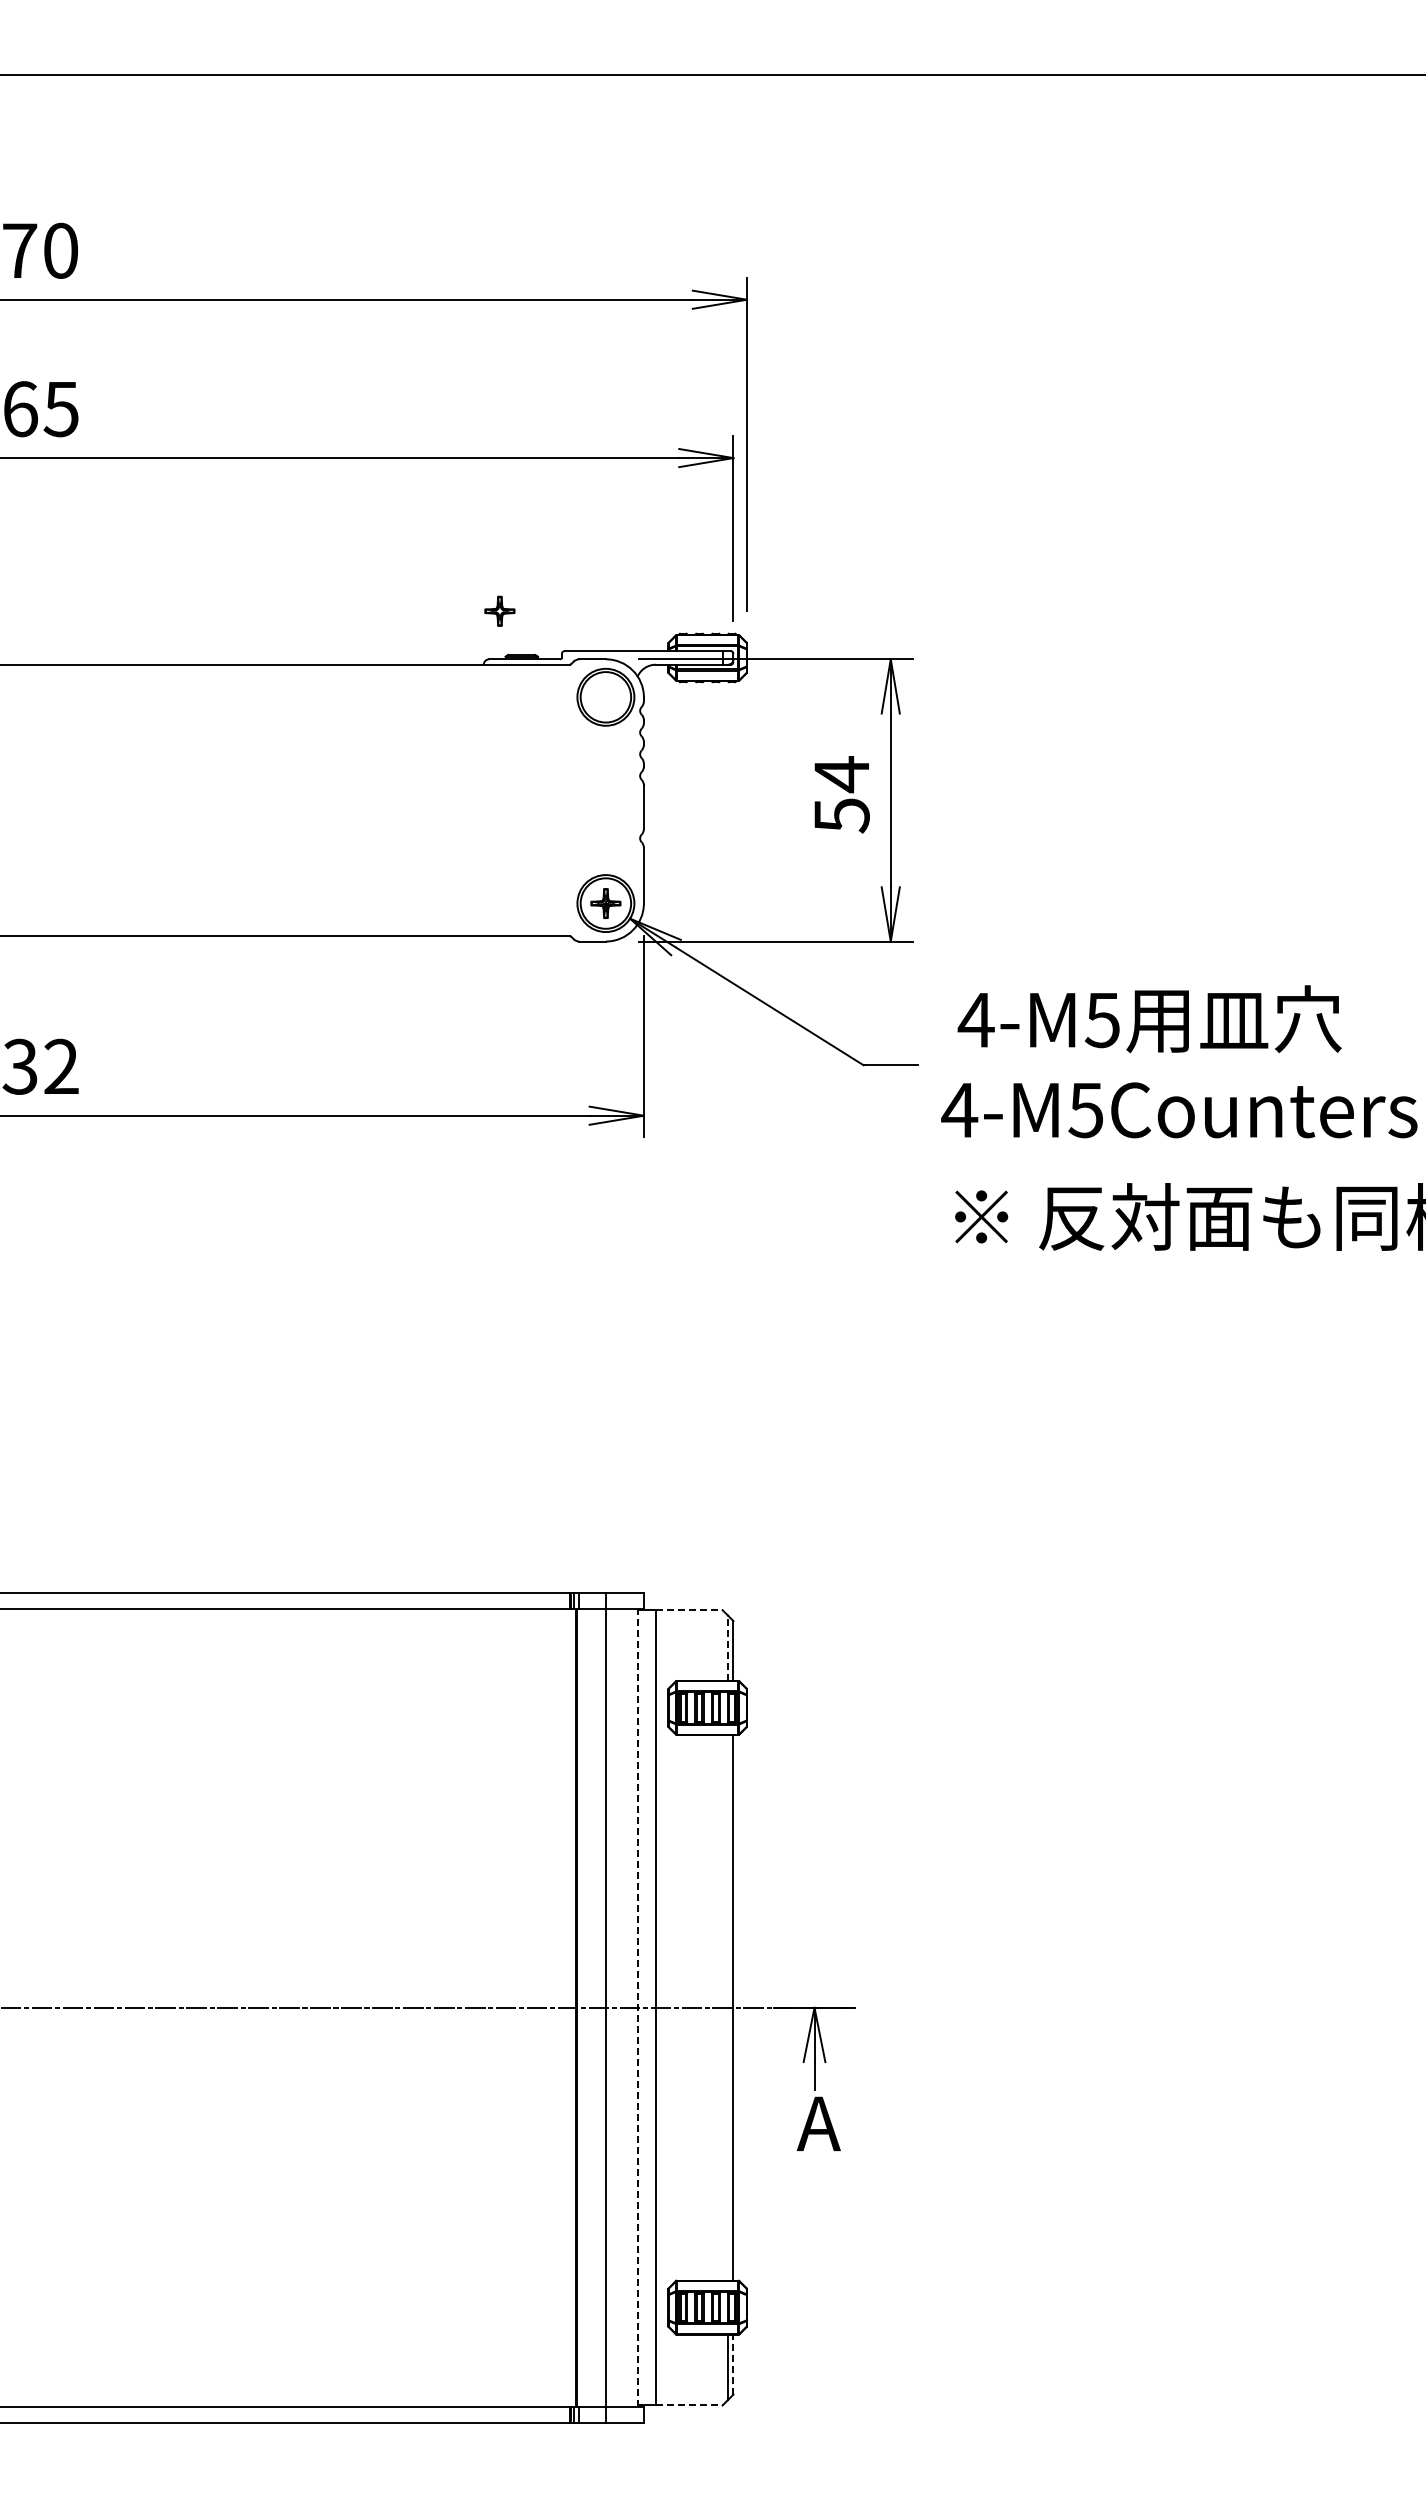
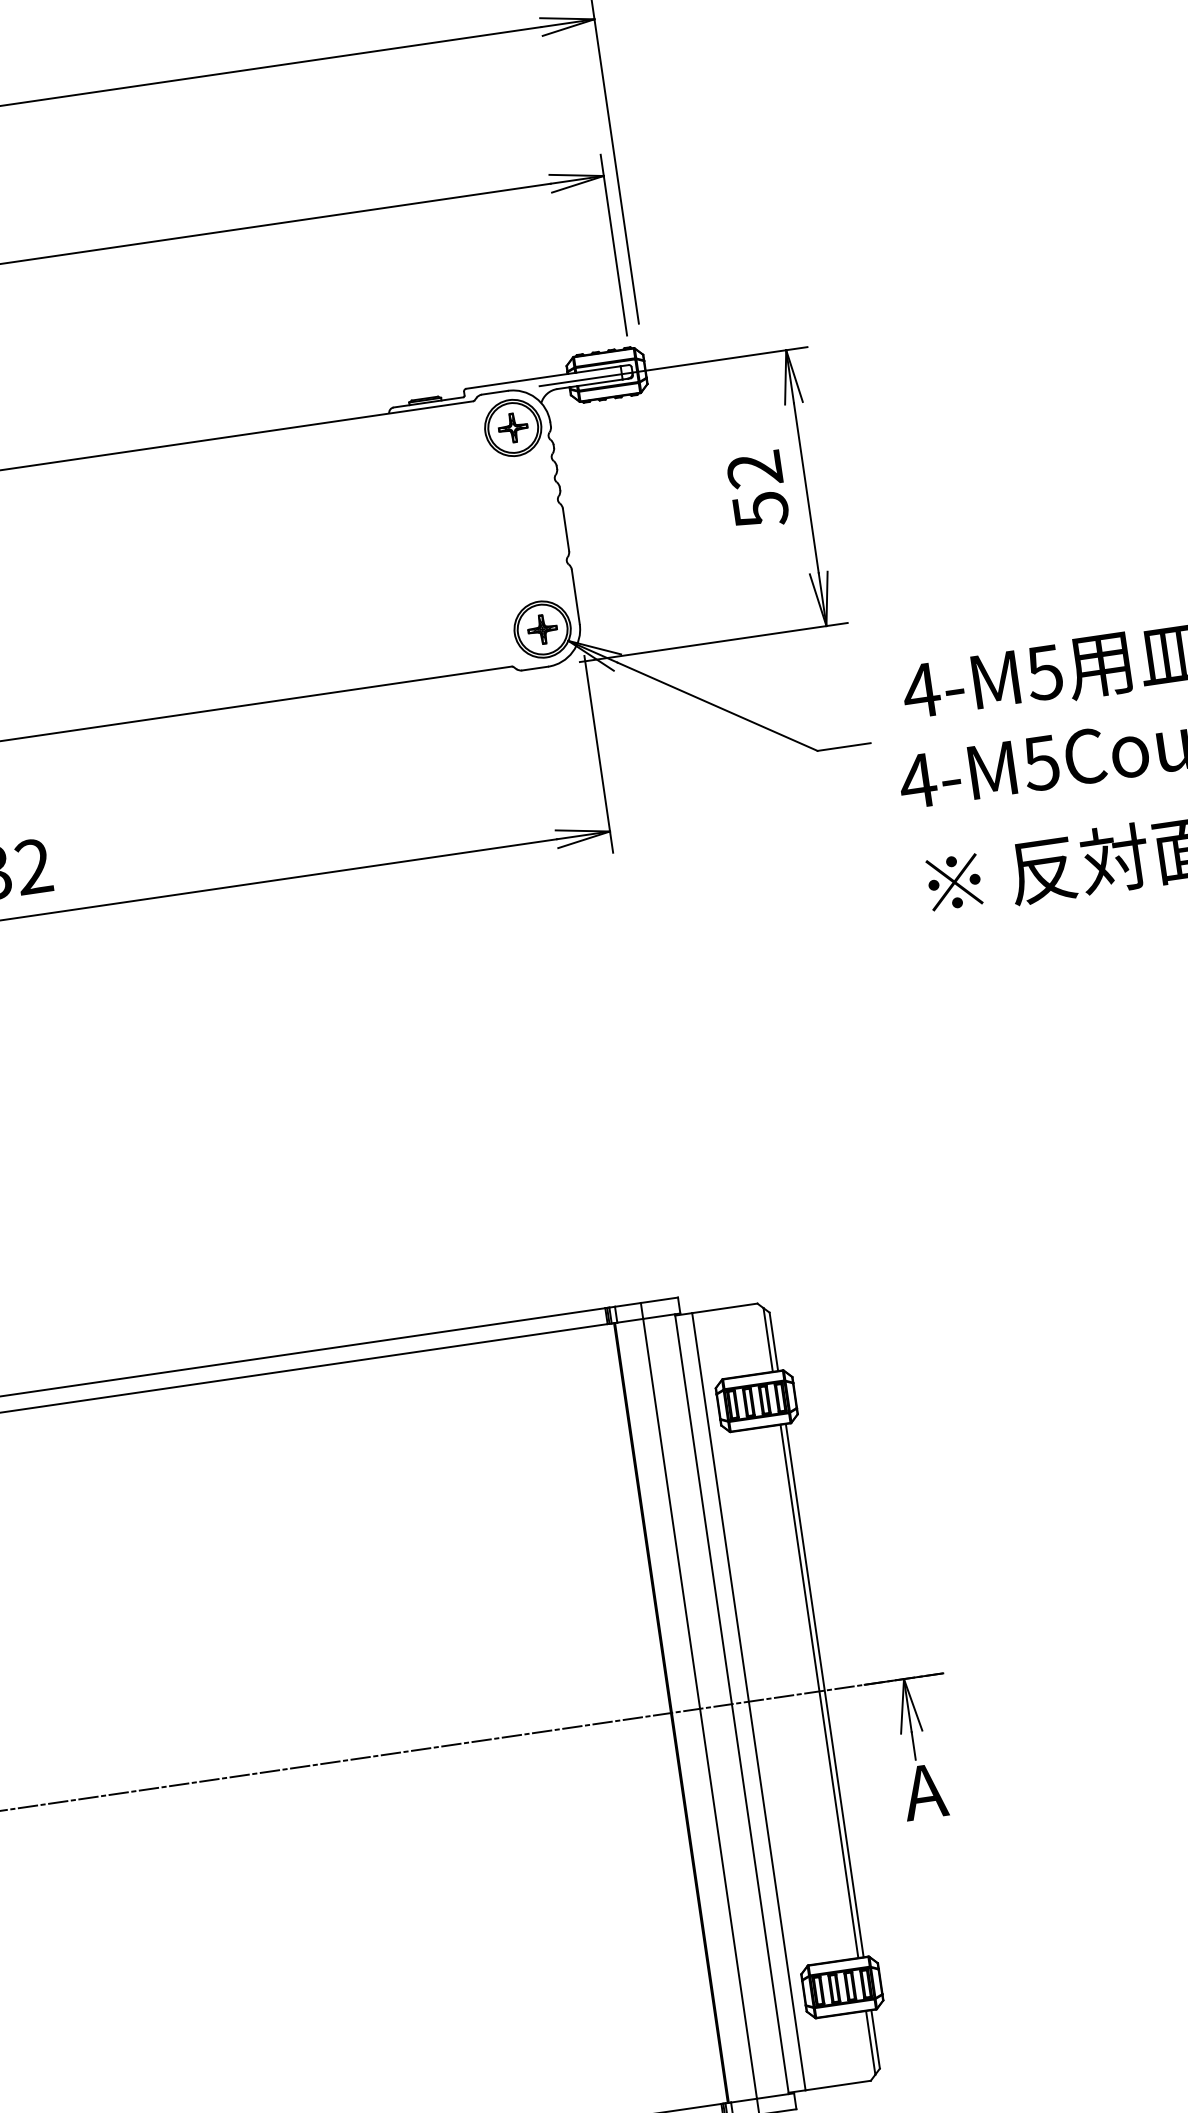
part: (499, 610) -> (512, 427), moved
text: (840, 774) -> (753, 469), 54 -> 52
line: (689, 1610) -> (725, 1308), dashed -> solid
line: (728, 1648) -> (768, 1340), dashed -> solid
line: (638, 2007) -> (731, 1703), dashed -> solid
line: (728, 2007) -> (819, 1691), added
line: (733, 2364) -> (875, 2039), dashed -> solid
line: (689, 2405) -> (838, 2085), dashed -> solid

